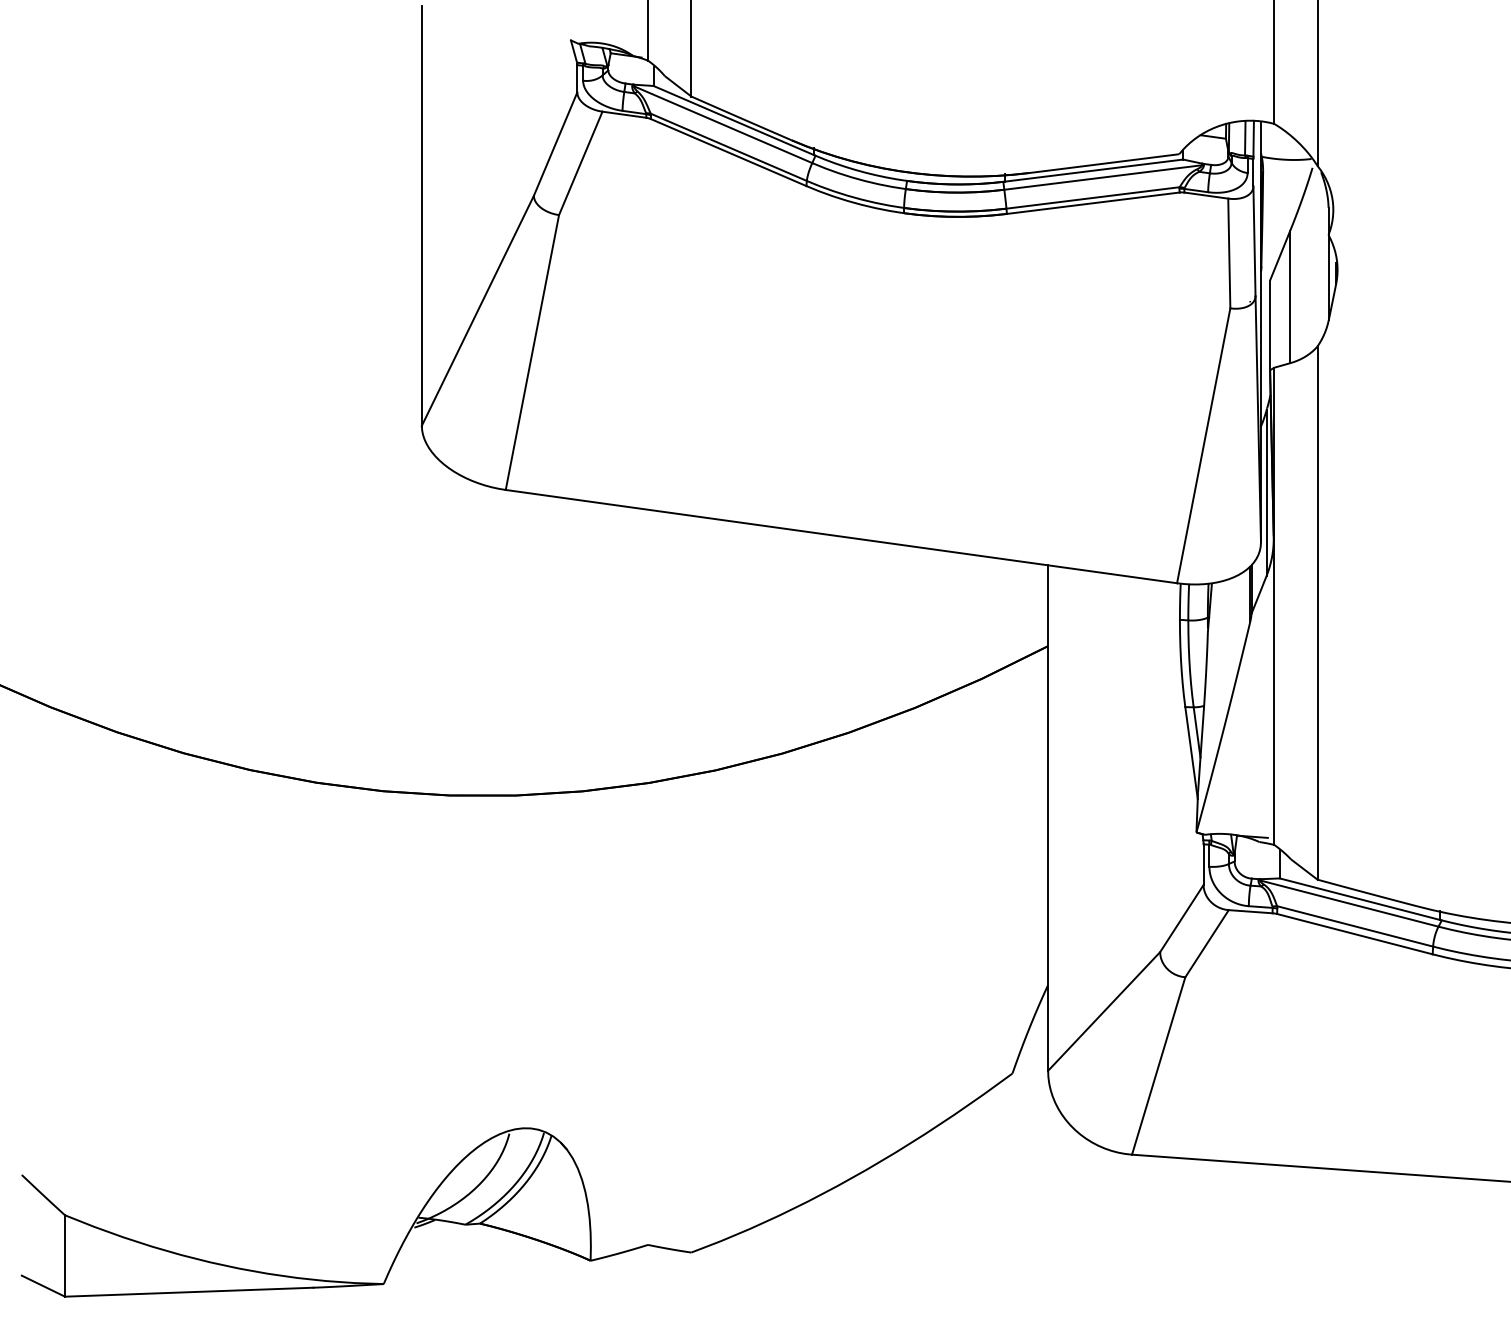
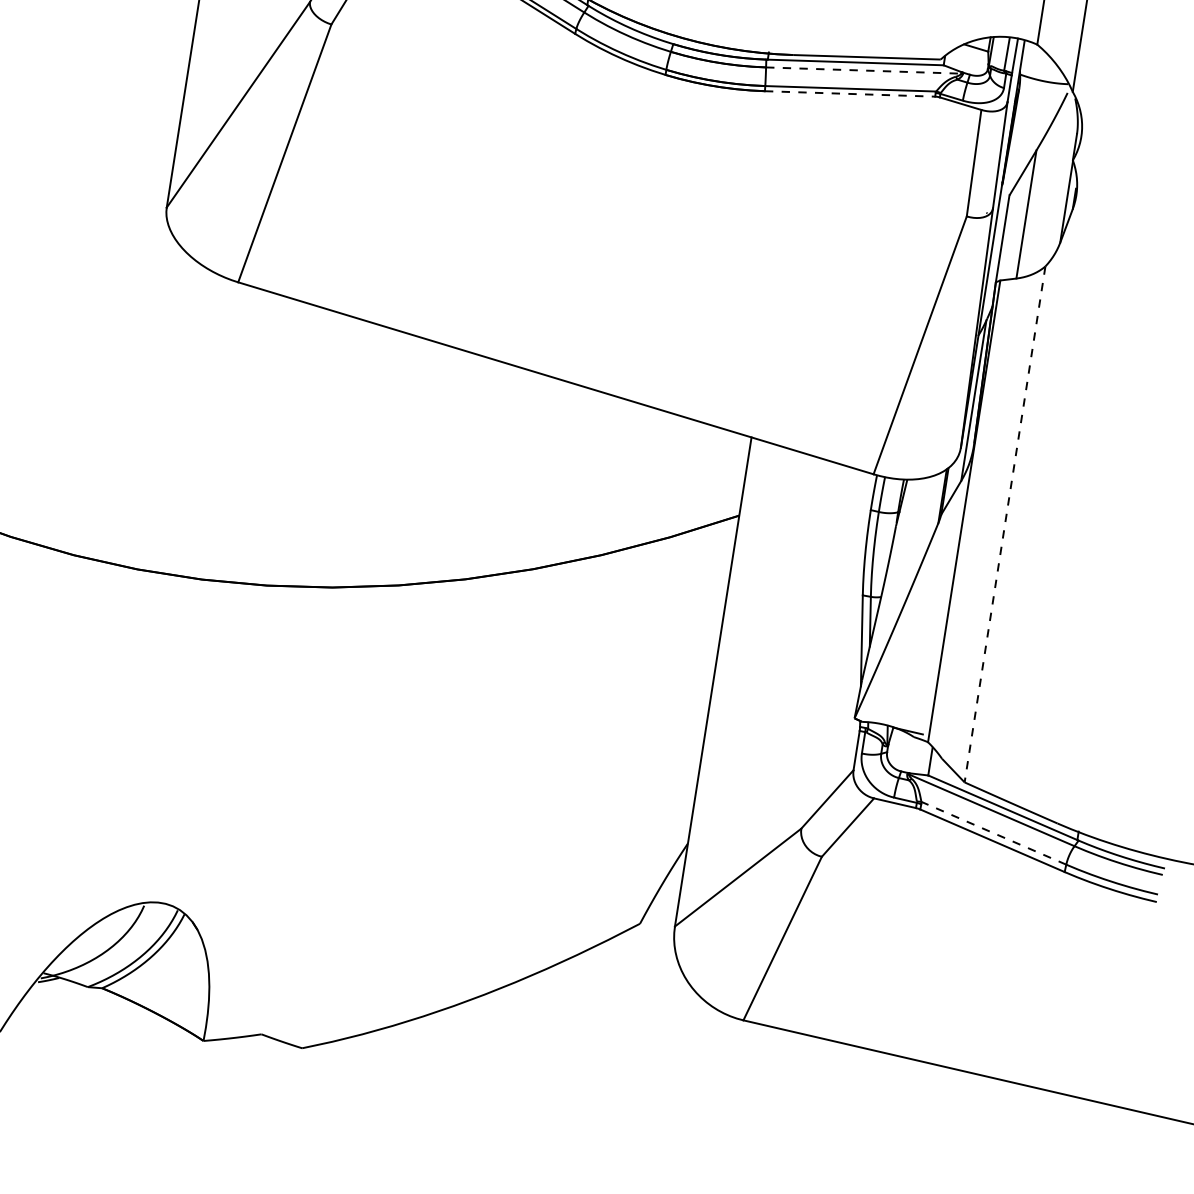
line: (1103, 177) -> (863, 70), solid -> dashed
line: (1093, 203) -> (850, 94), solid -> dashed
line: (1317, 613) -> (1004, 524), solid -> dashed
line: (1355, 926) -> (994, 833), solid -> dashed

